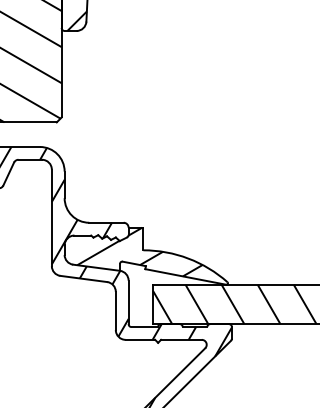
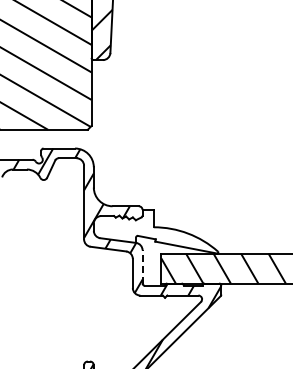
hatch: (140, 251) -> (151, 228), removed
line: (128, 301) -> (142, 266), solid -> dashed

